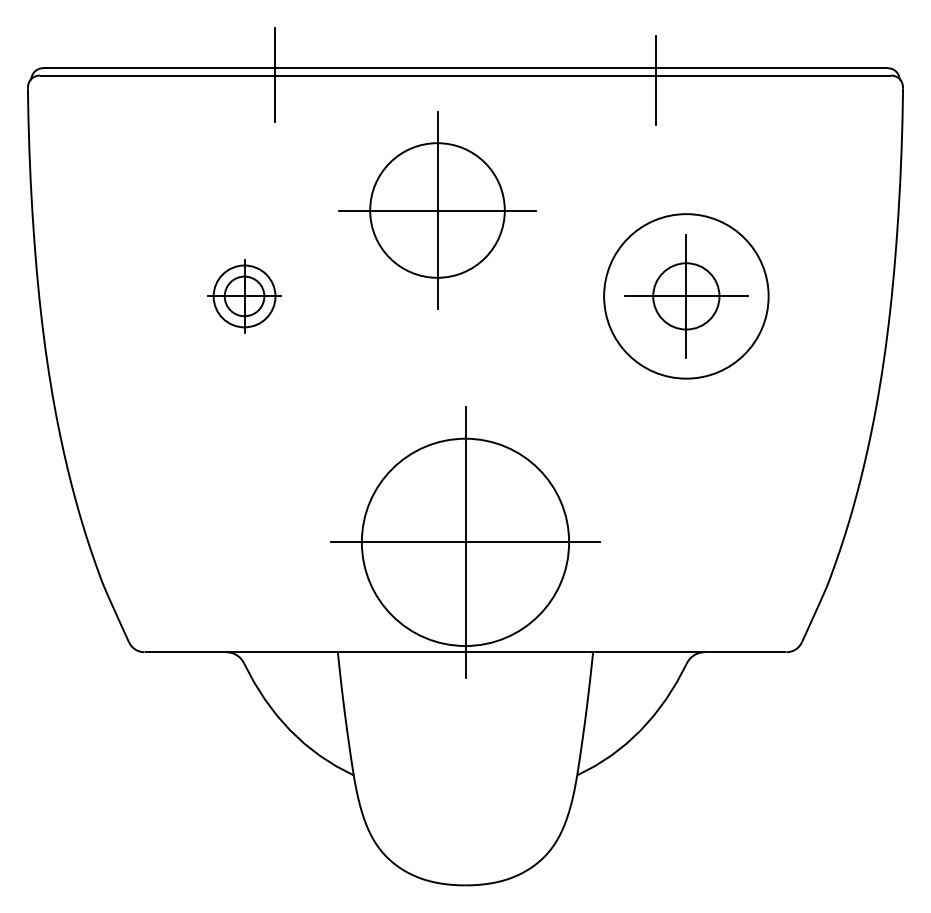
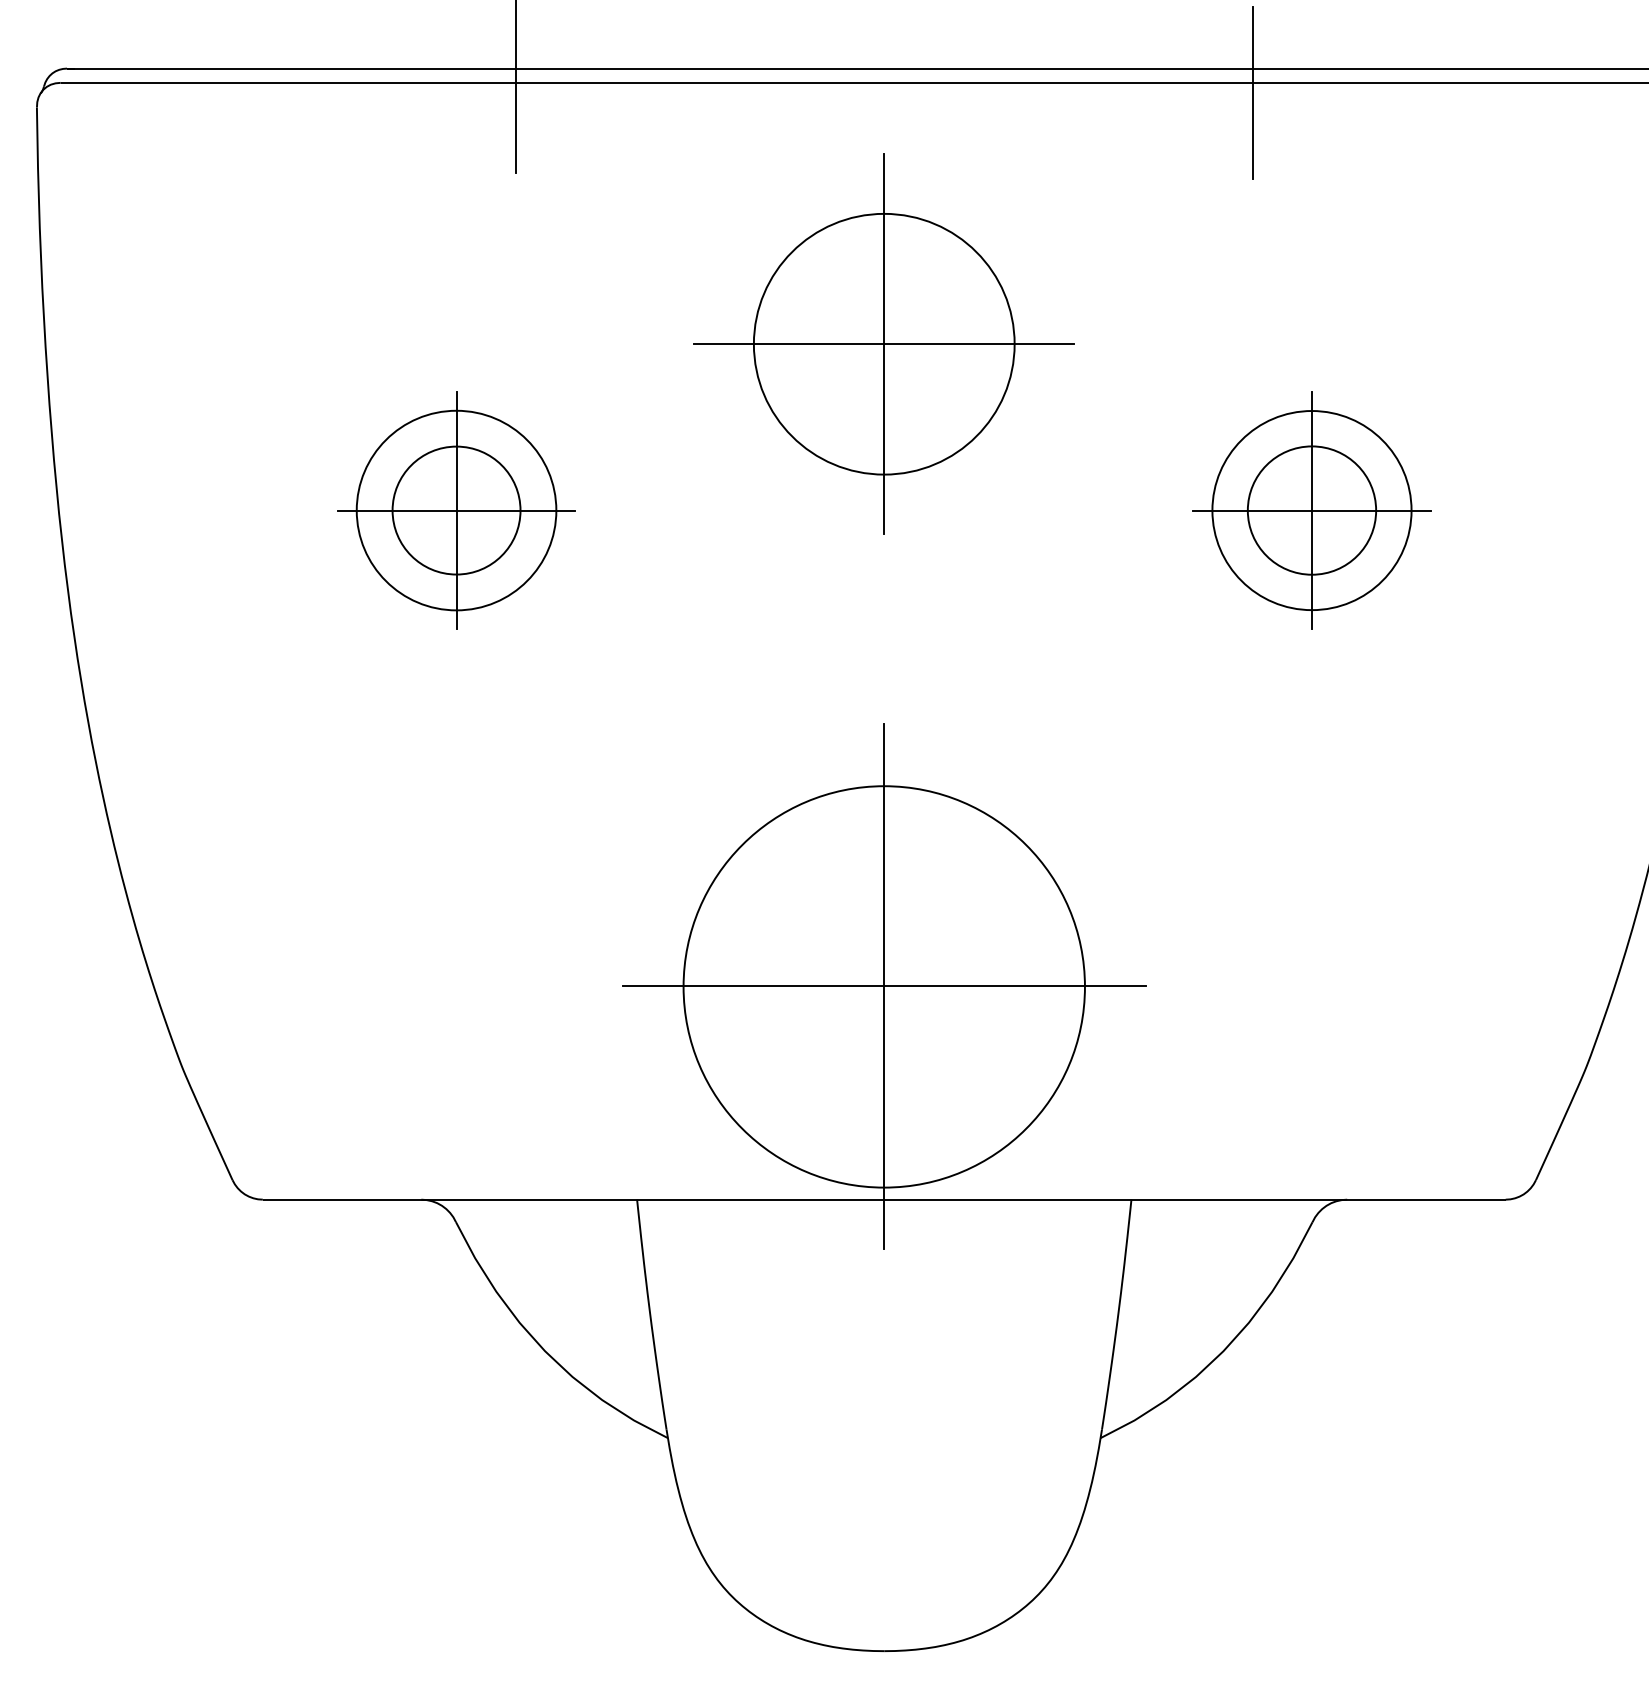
part: (437, 210) -> (884, 344), moved
circle: (685, 295) -> (1310, 508), size x0.62
part: (244, 296) -> (456, 510), size x1.67

